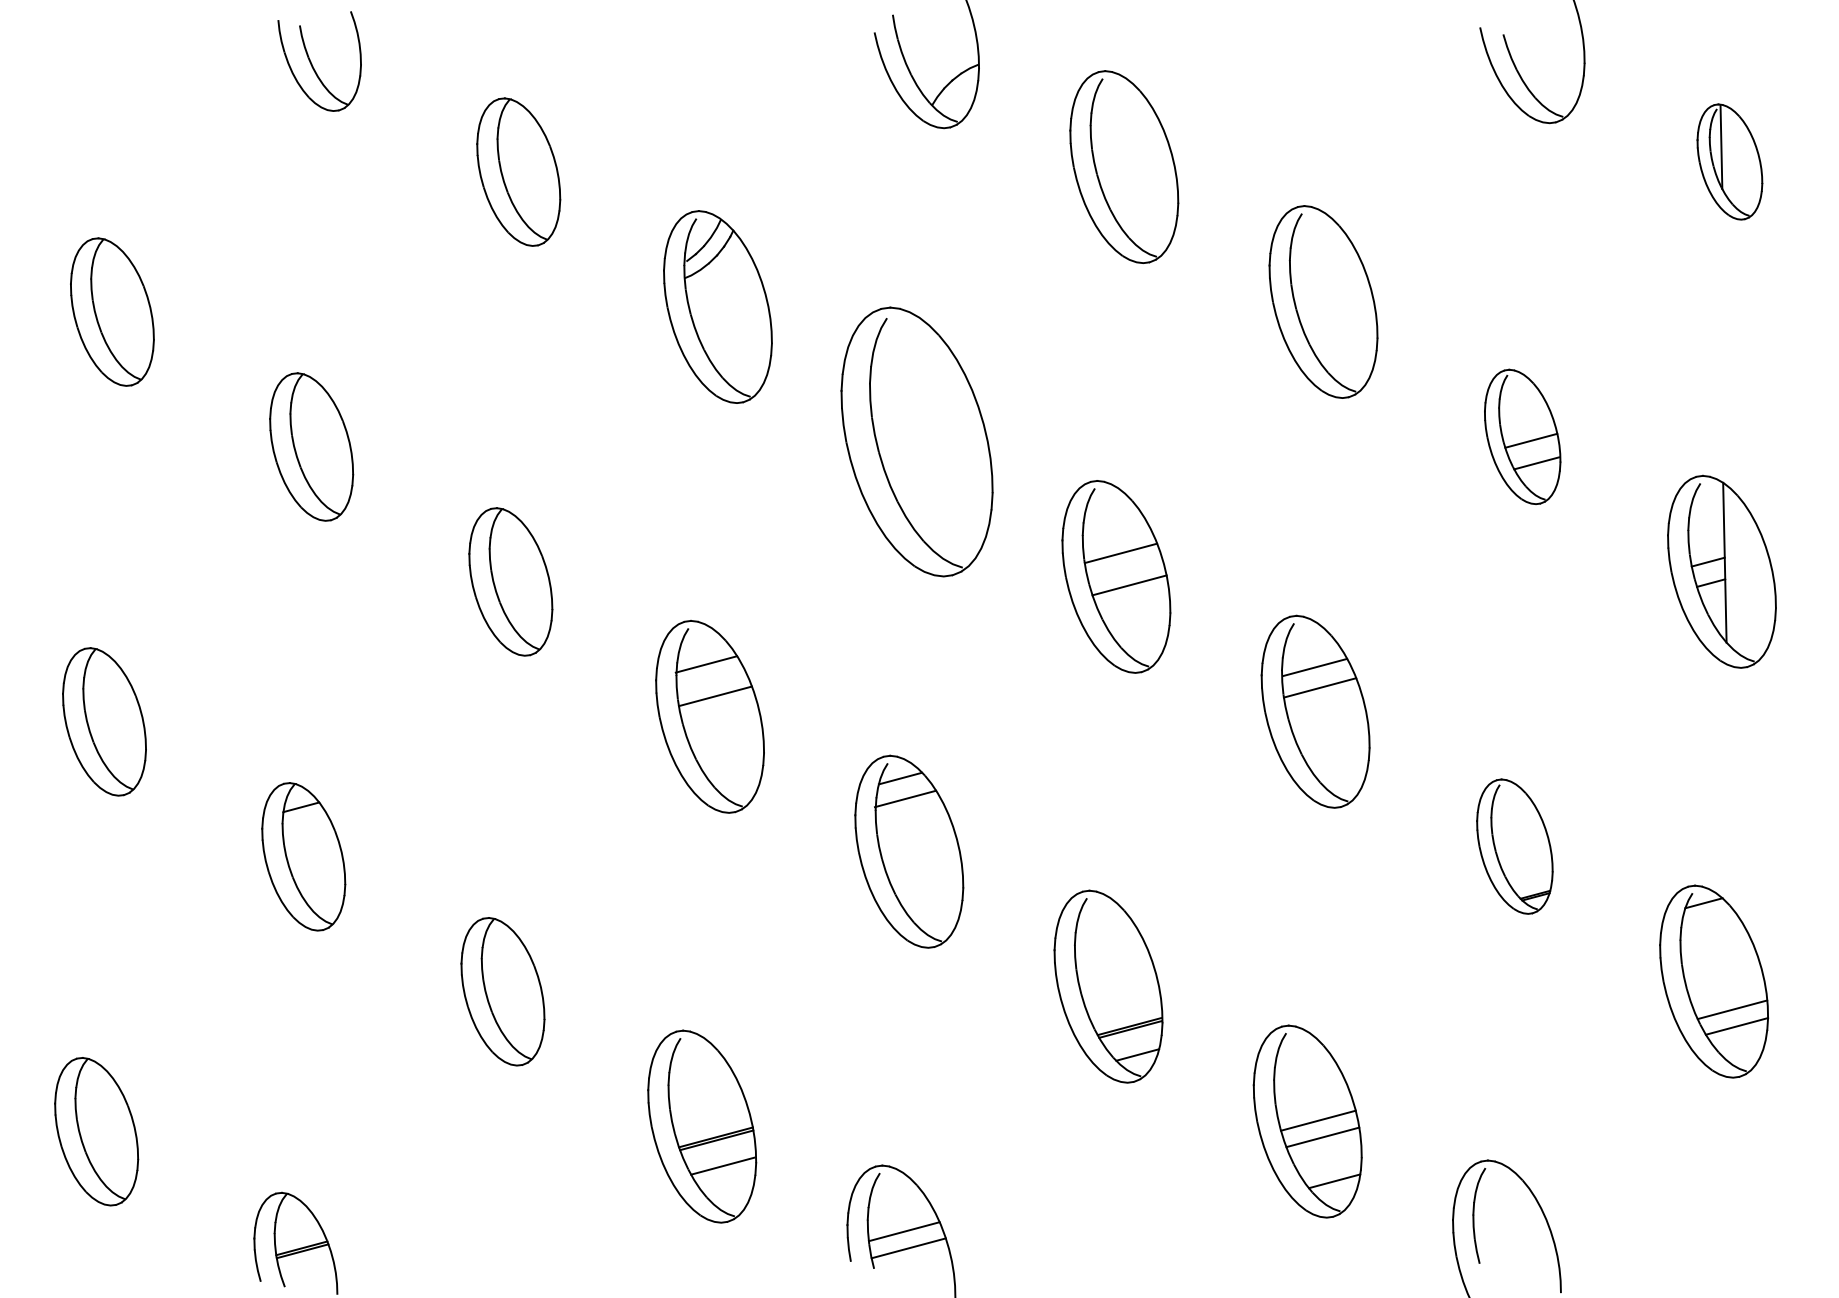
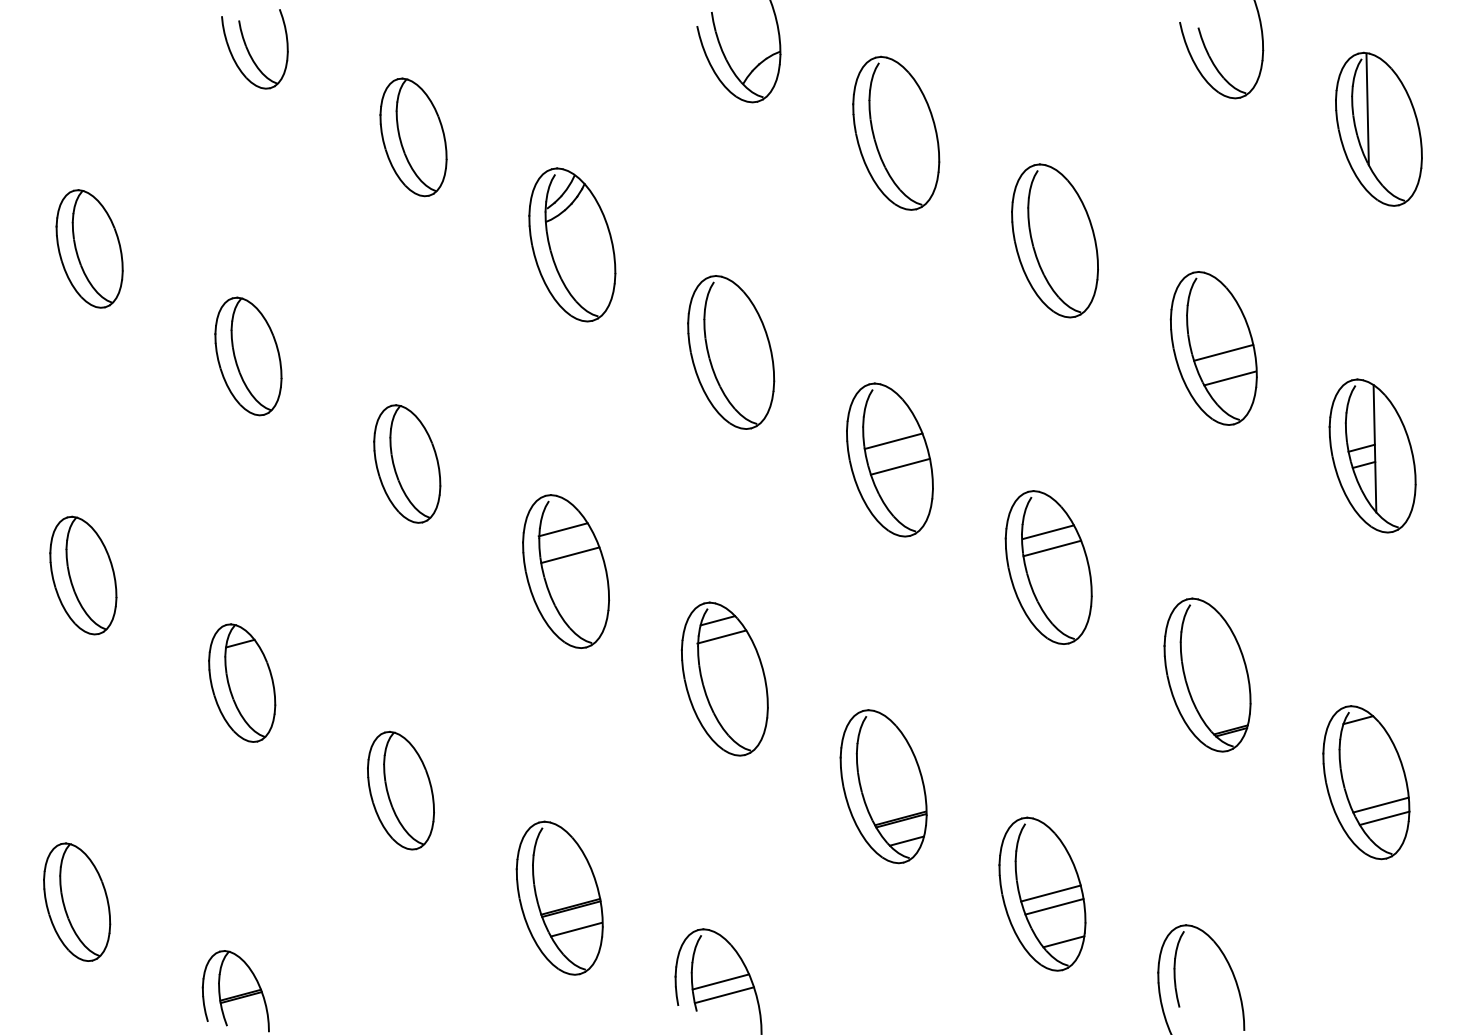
part: (1729, 161) -> (1378, 128), size x1.67
part: (1522, 436) -> (1213, 348), size x1.43
part: (917, 441) -> (731, 352), size x0.71
part: (1514, 846) -> (1207, 674), size x1.43

